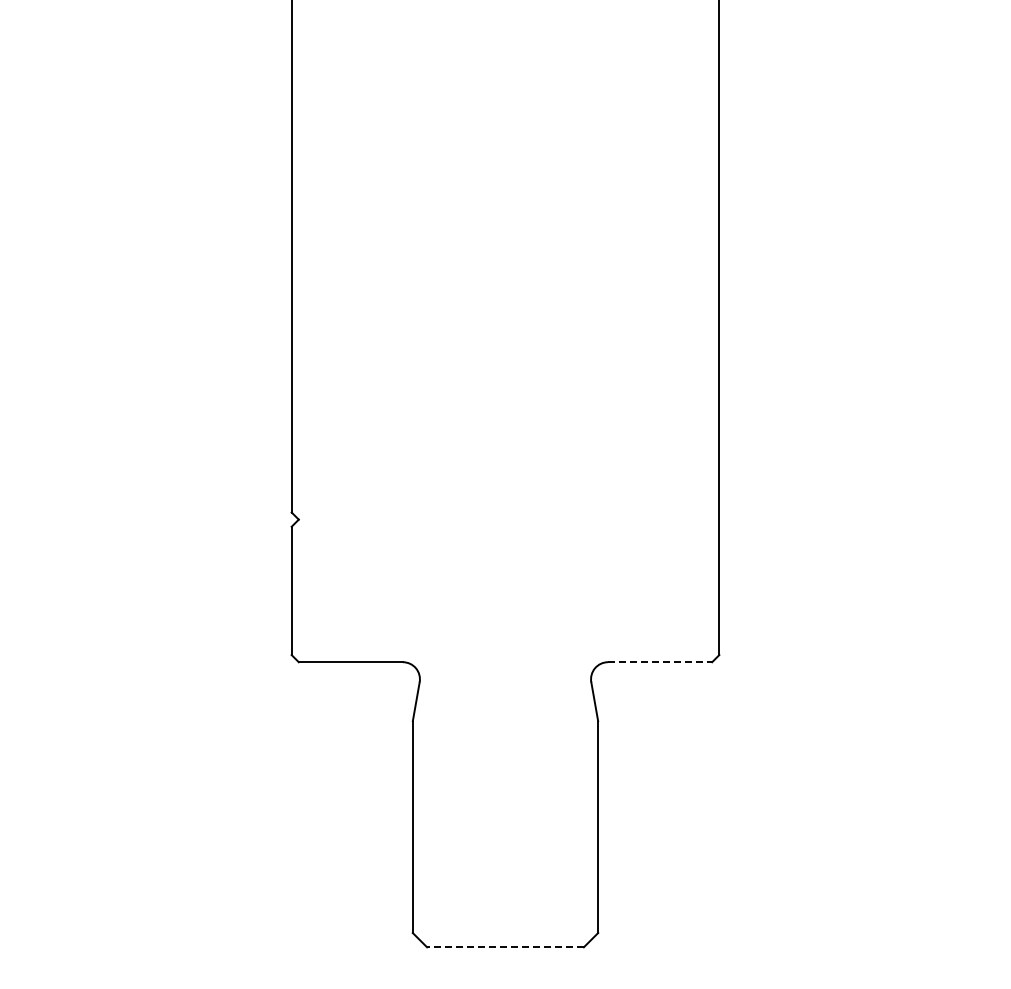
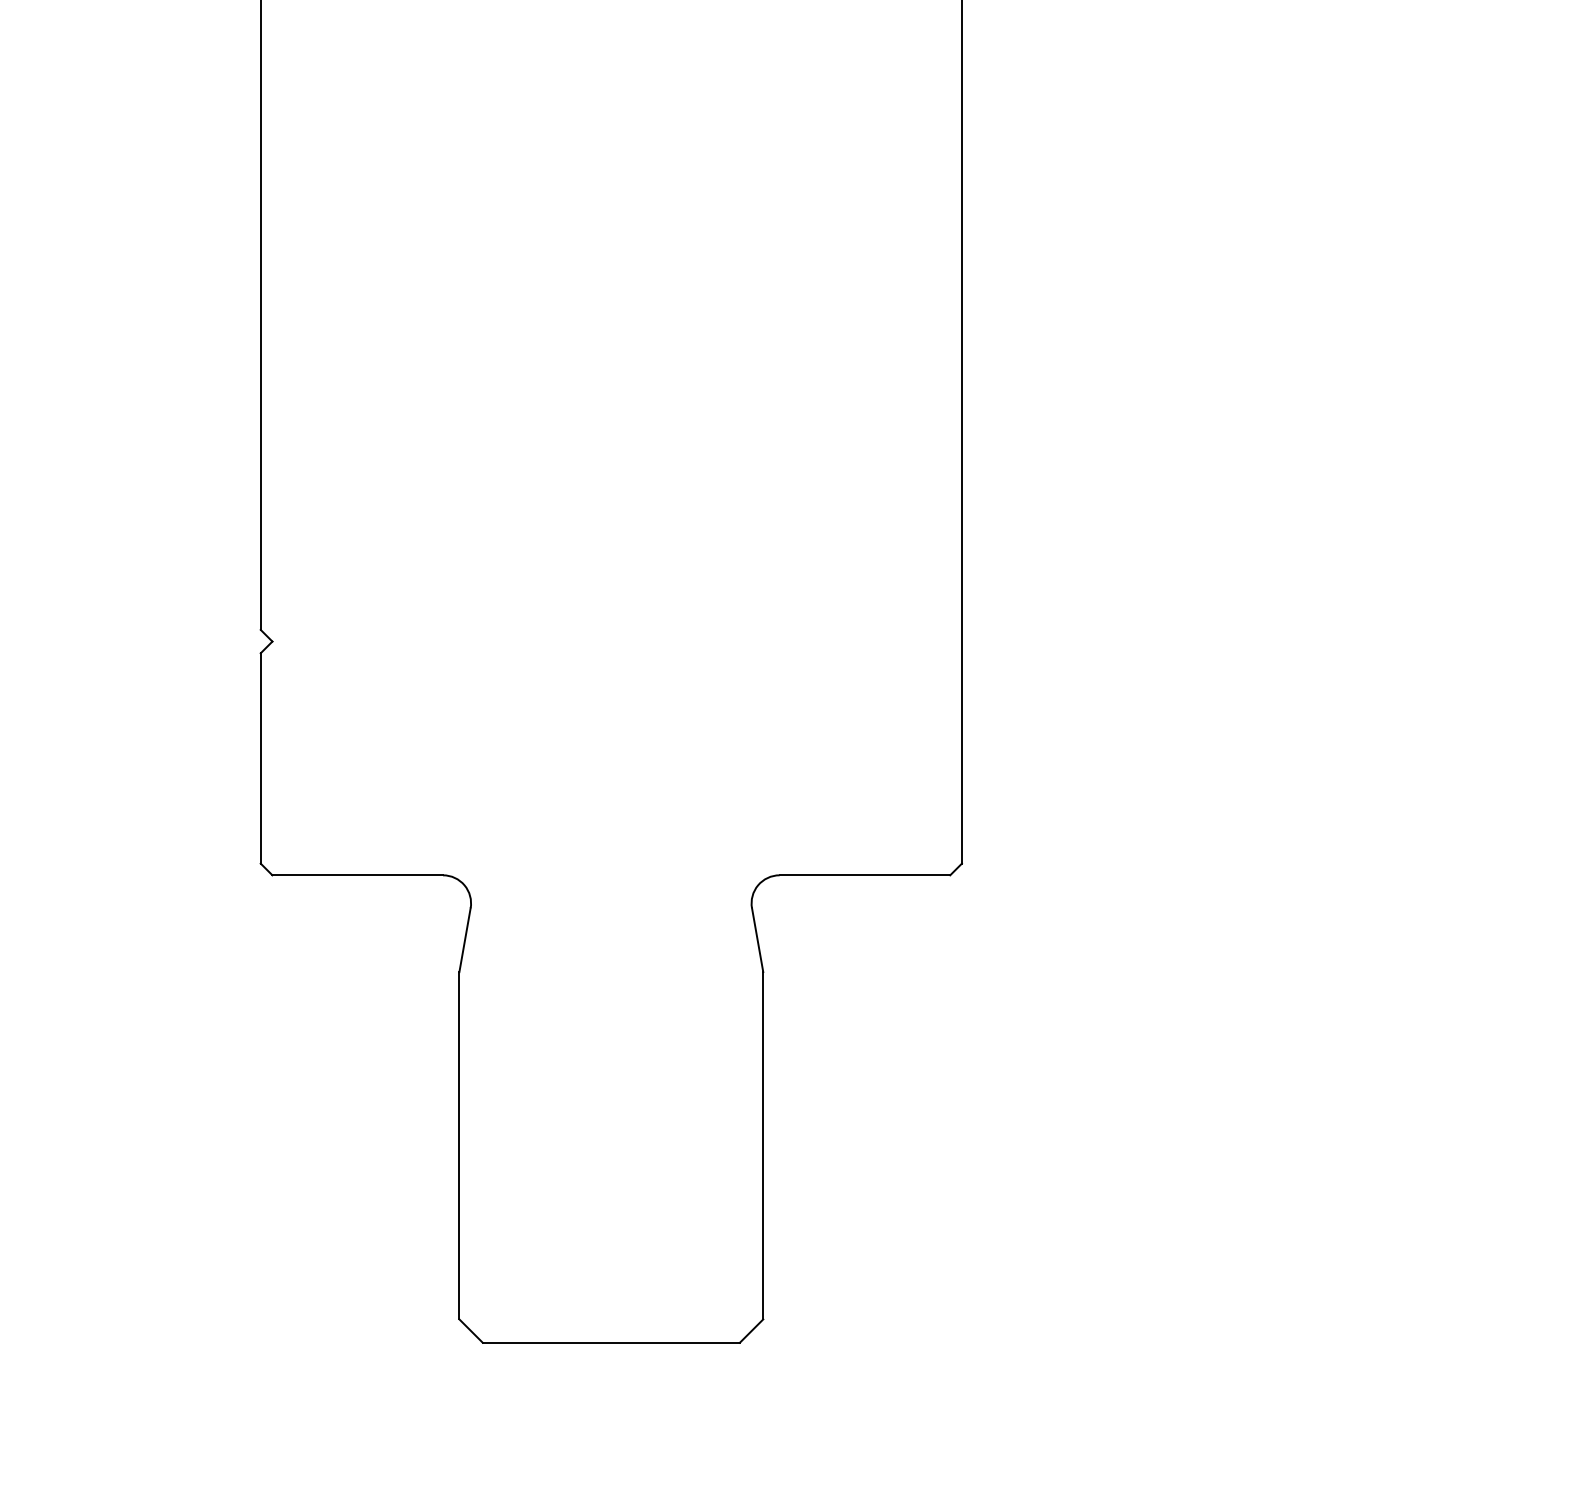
line: (660, 662) -> (865, 875), dashed -> solid
line: (505, 947) -> (611, 1343), dashed -> solid

